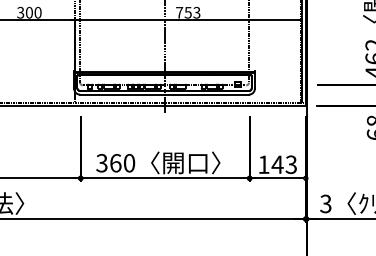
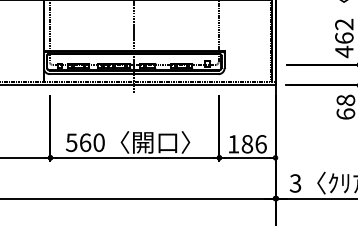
text: (102, 162) -> (72, 142), 360 -> 560
text: (284, 164) -> (254, 144), 143 -> 186

